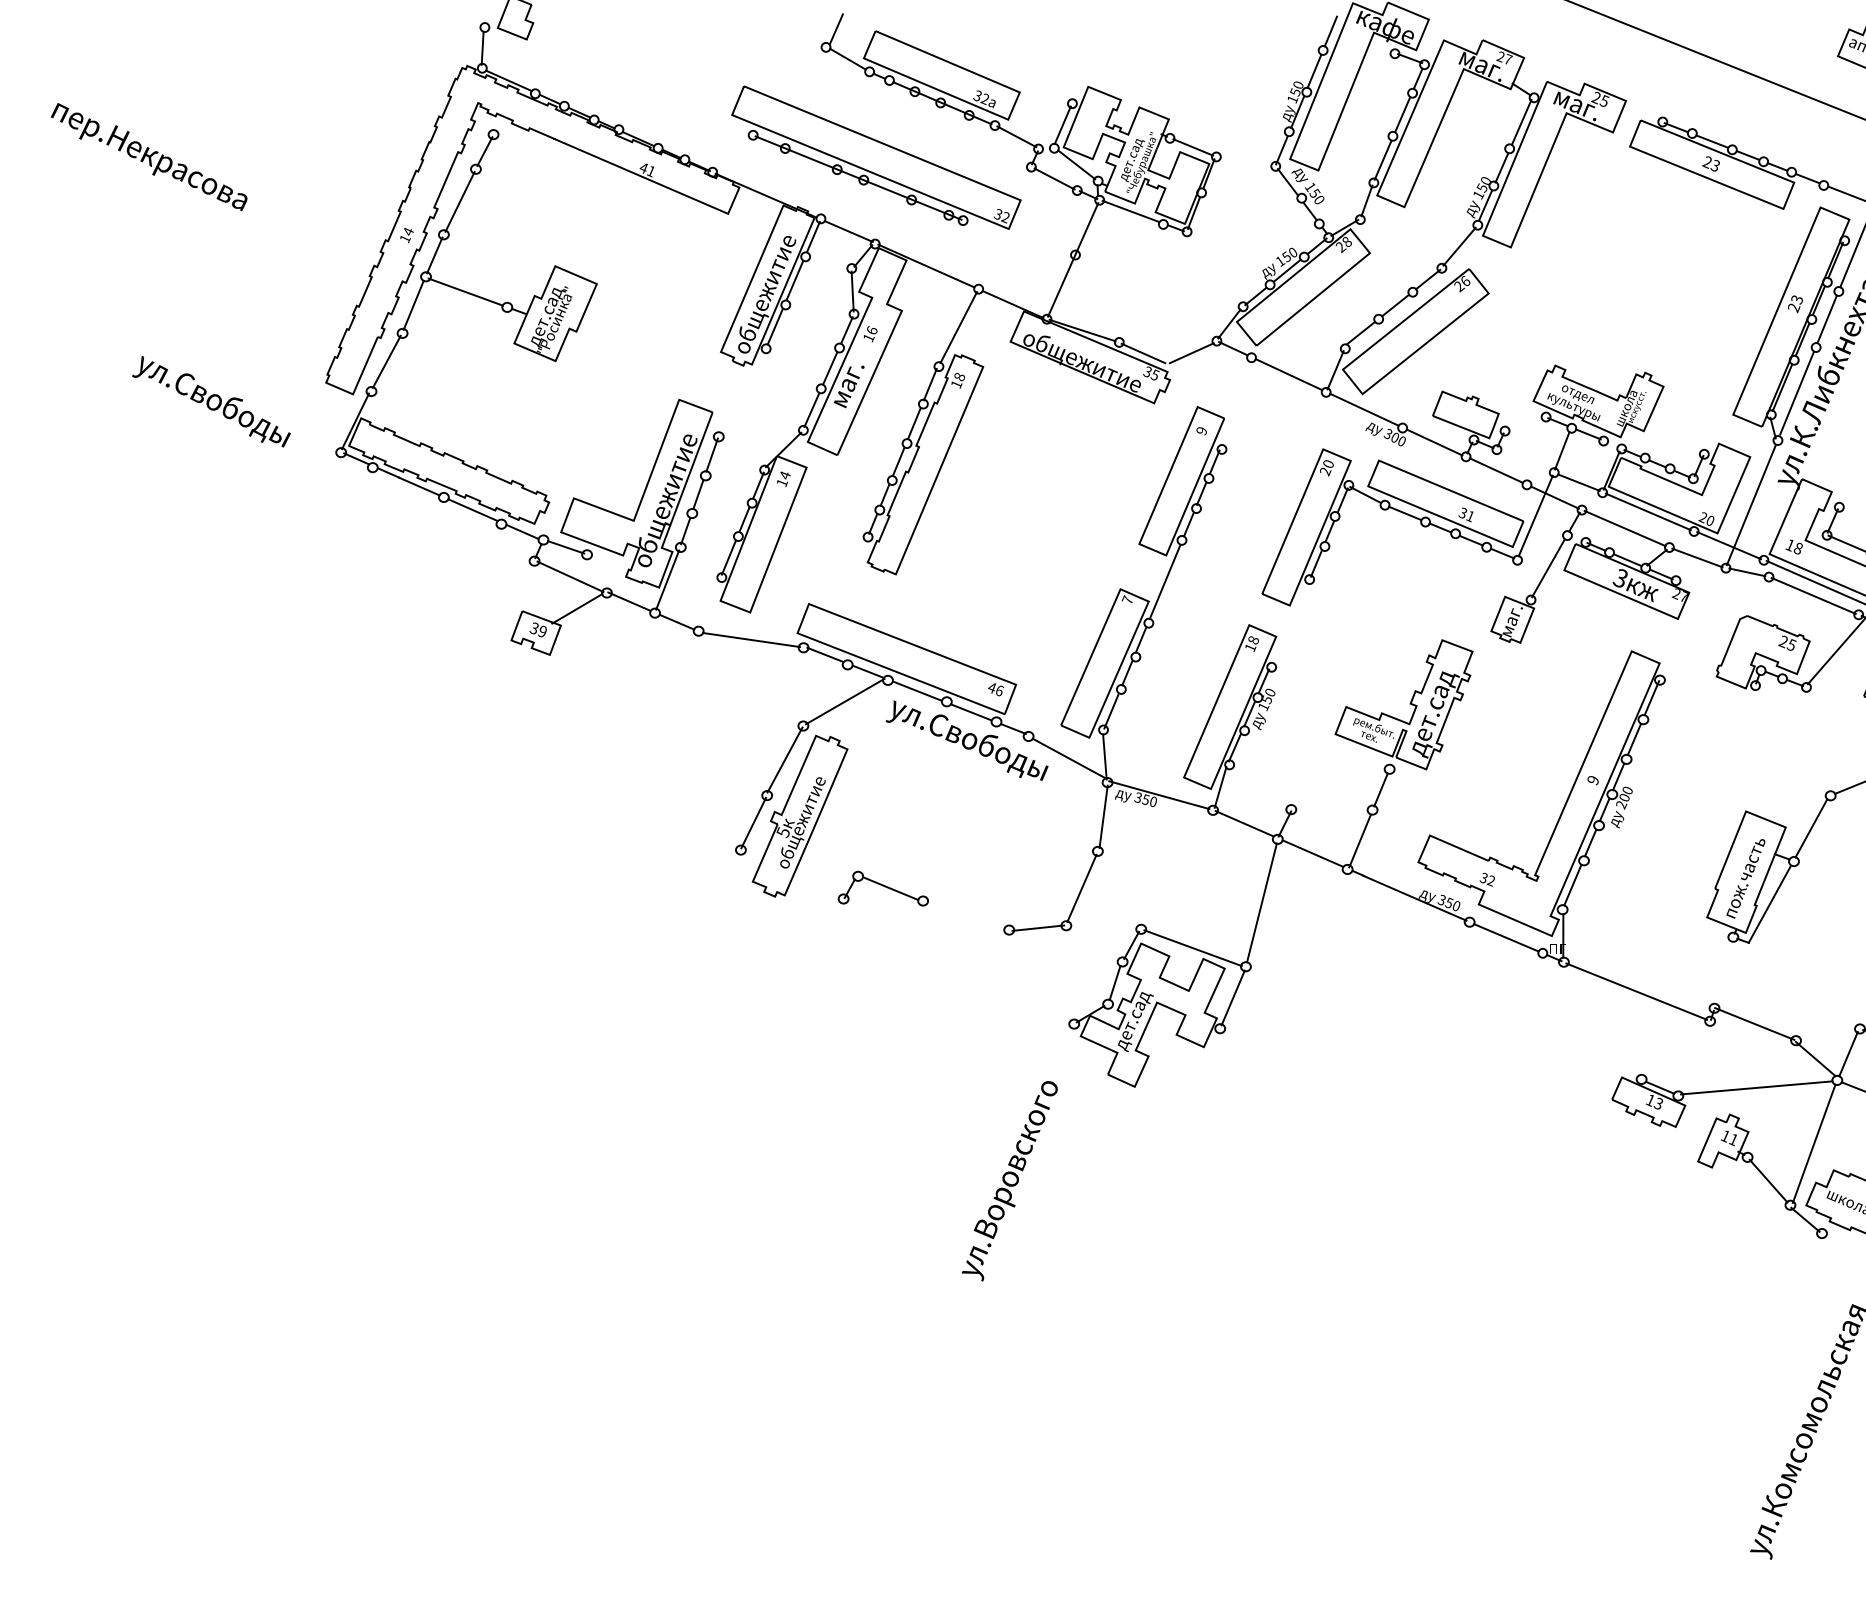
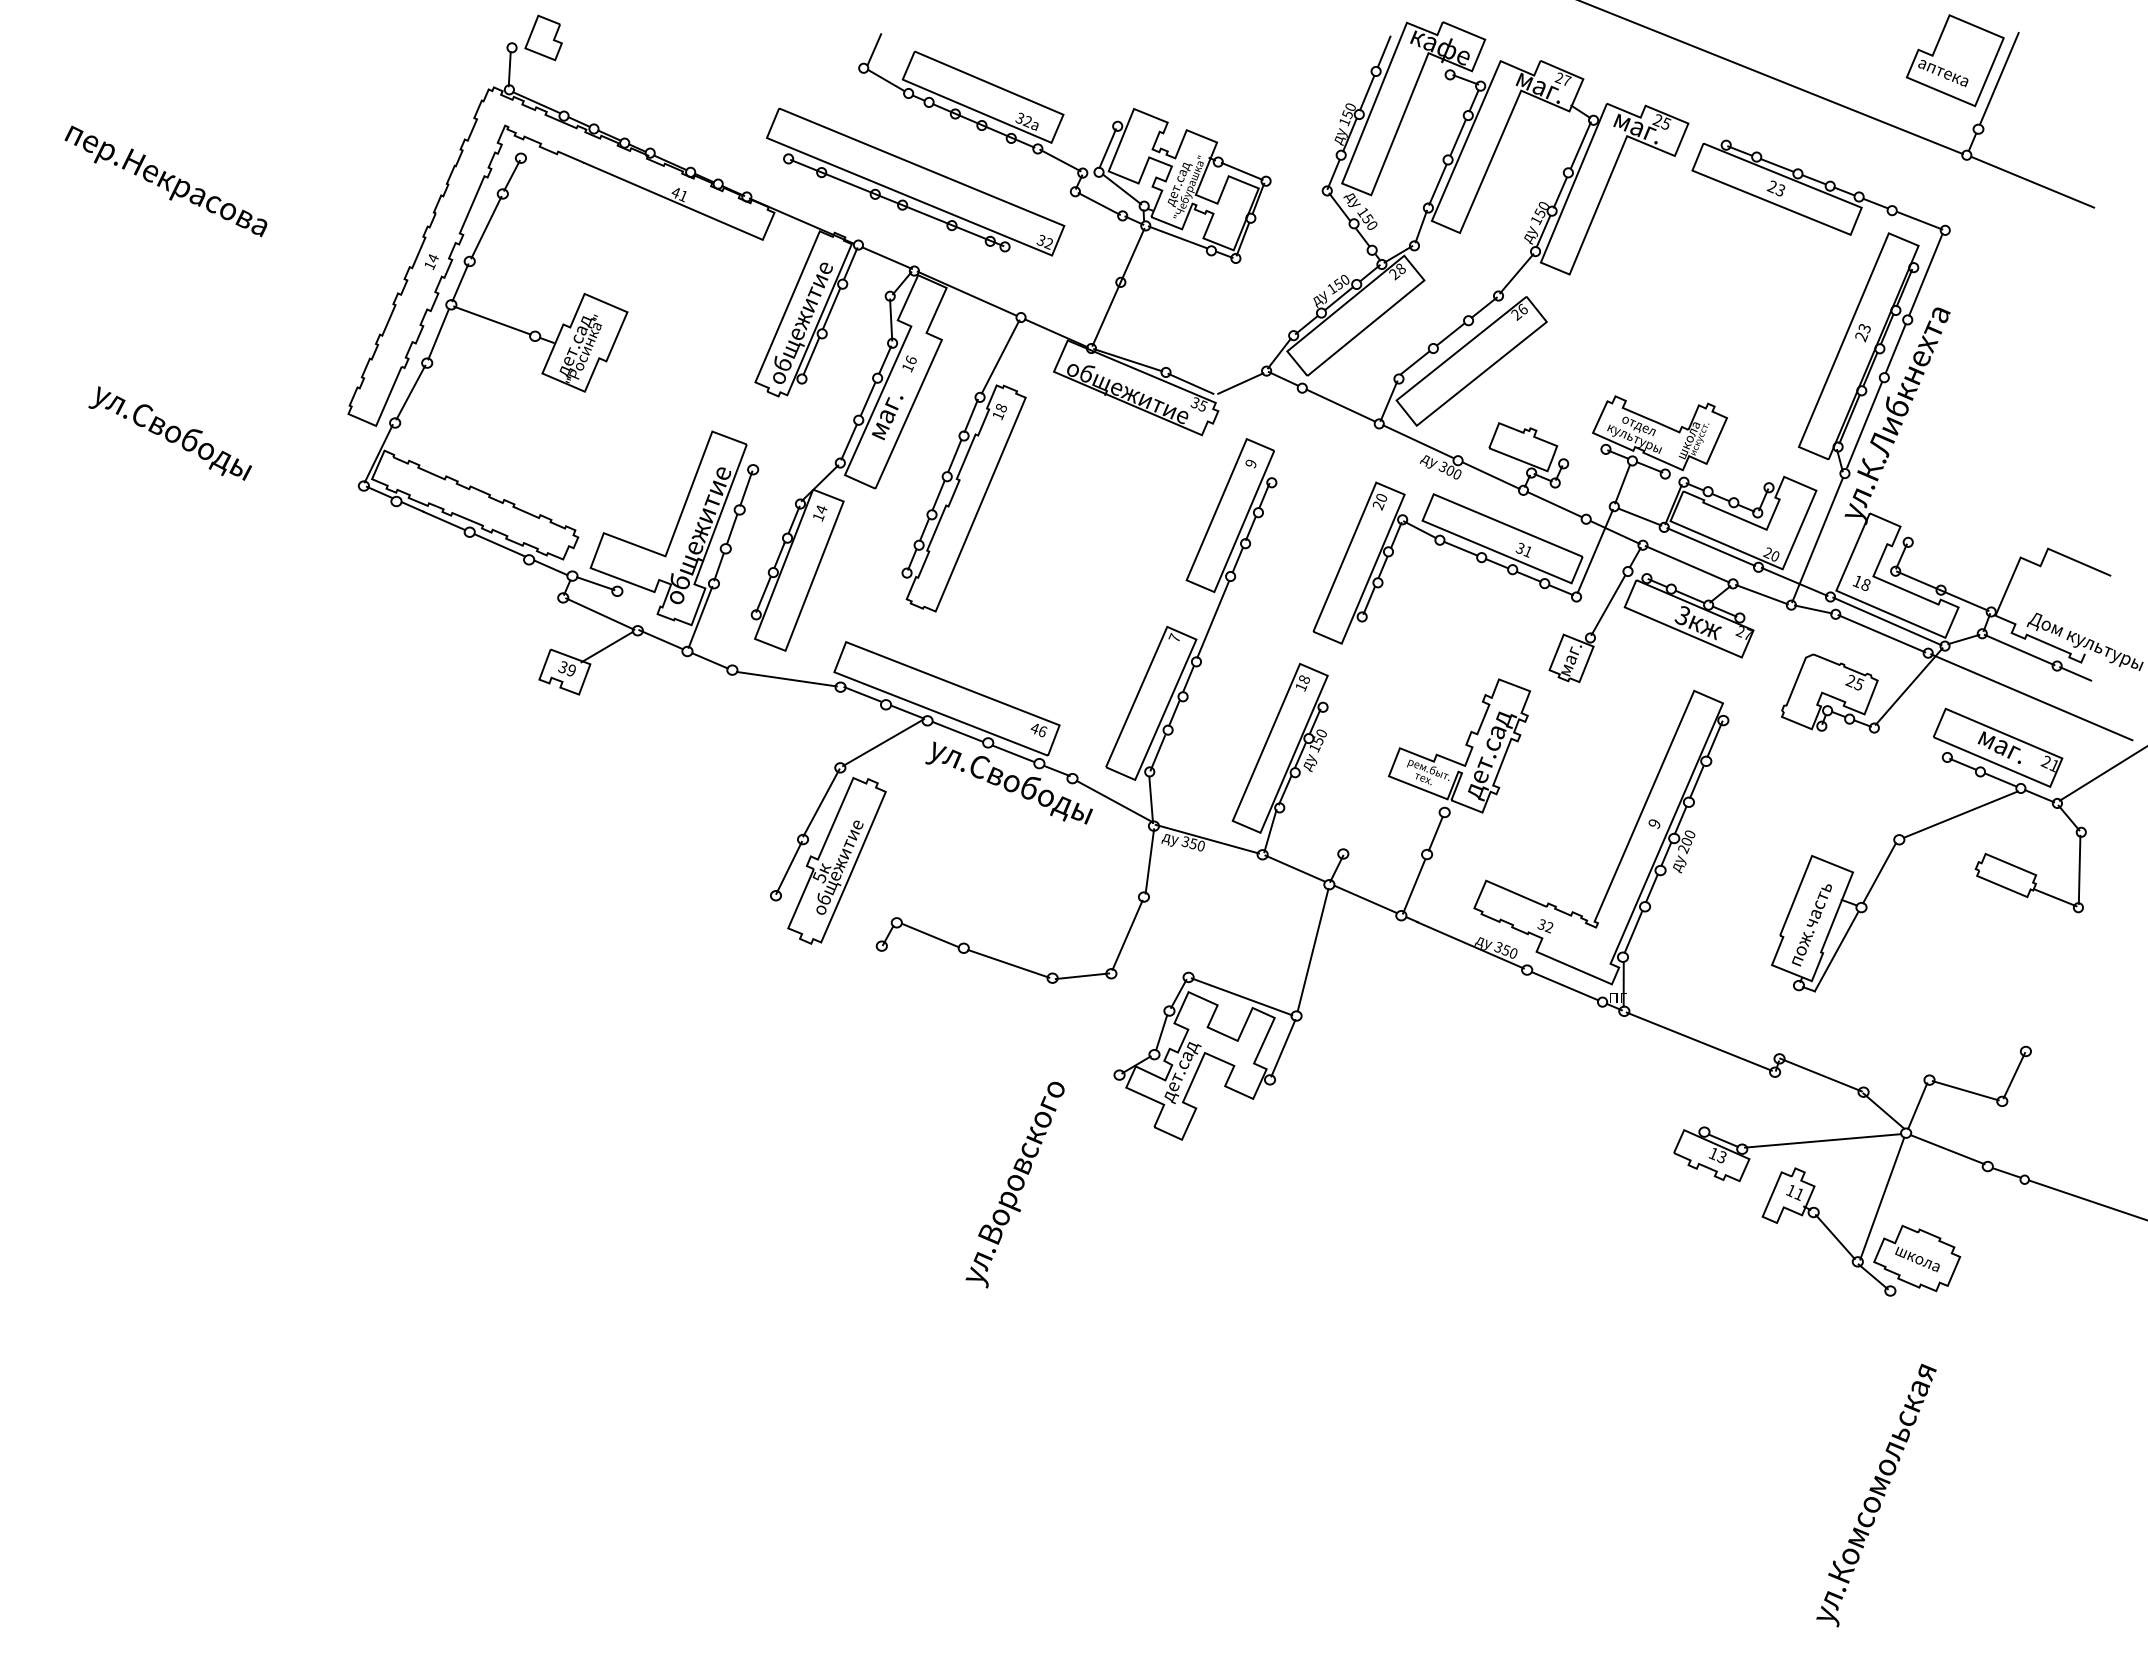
text: (211, 401) -> (170, 433), moved
line: (966, 915) -> (1008, 963), added
text: (1009, 1180) -> (1014, 1184), moved

